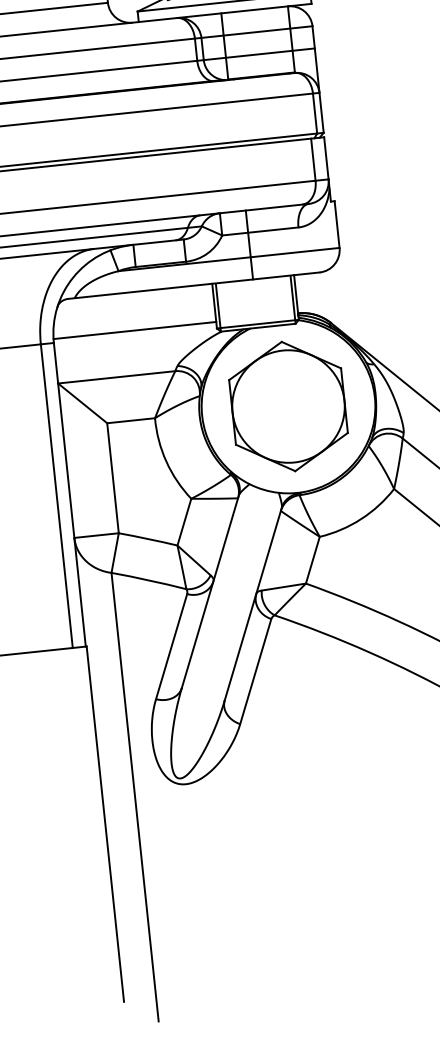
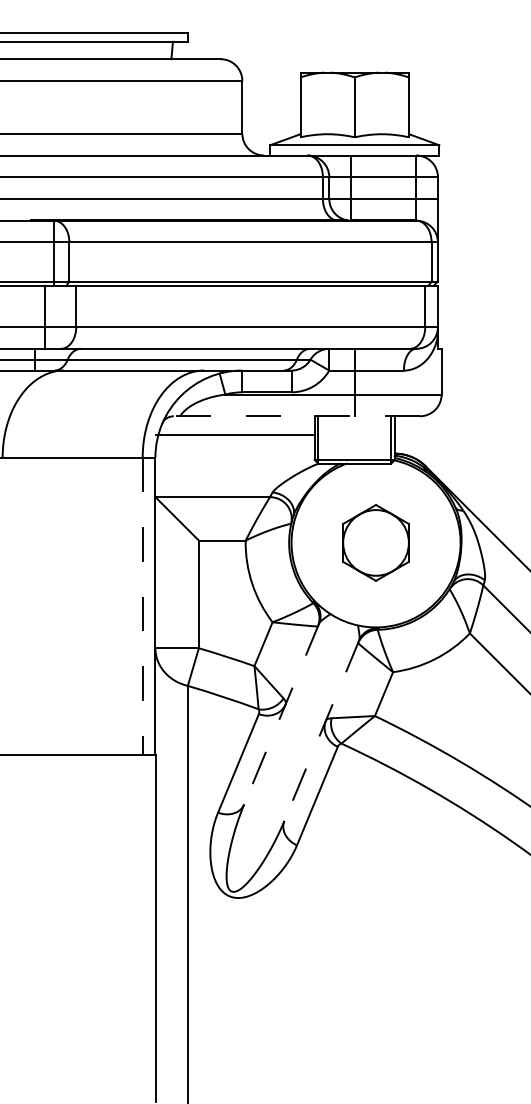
line: (193, 285) -> (296, 416), solid -> dashed
line: (134, 330) -> (234, 434), moved
part: (287, 406) -> (375, 542), size x0.6
line: (56, 496) -> (142, 606), solid -> dashed
line: (210, 591) -> (281, 713), solid -> dashed
line: (252, 604) -> (321, 730), solid -> dashed

